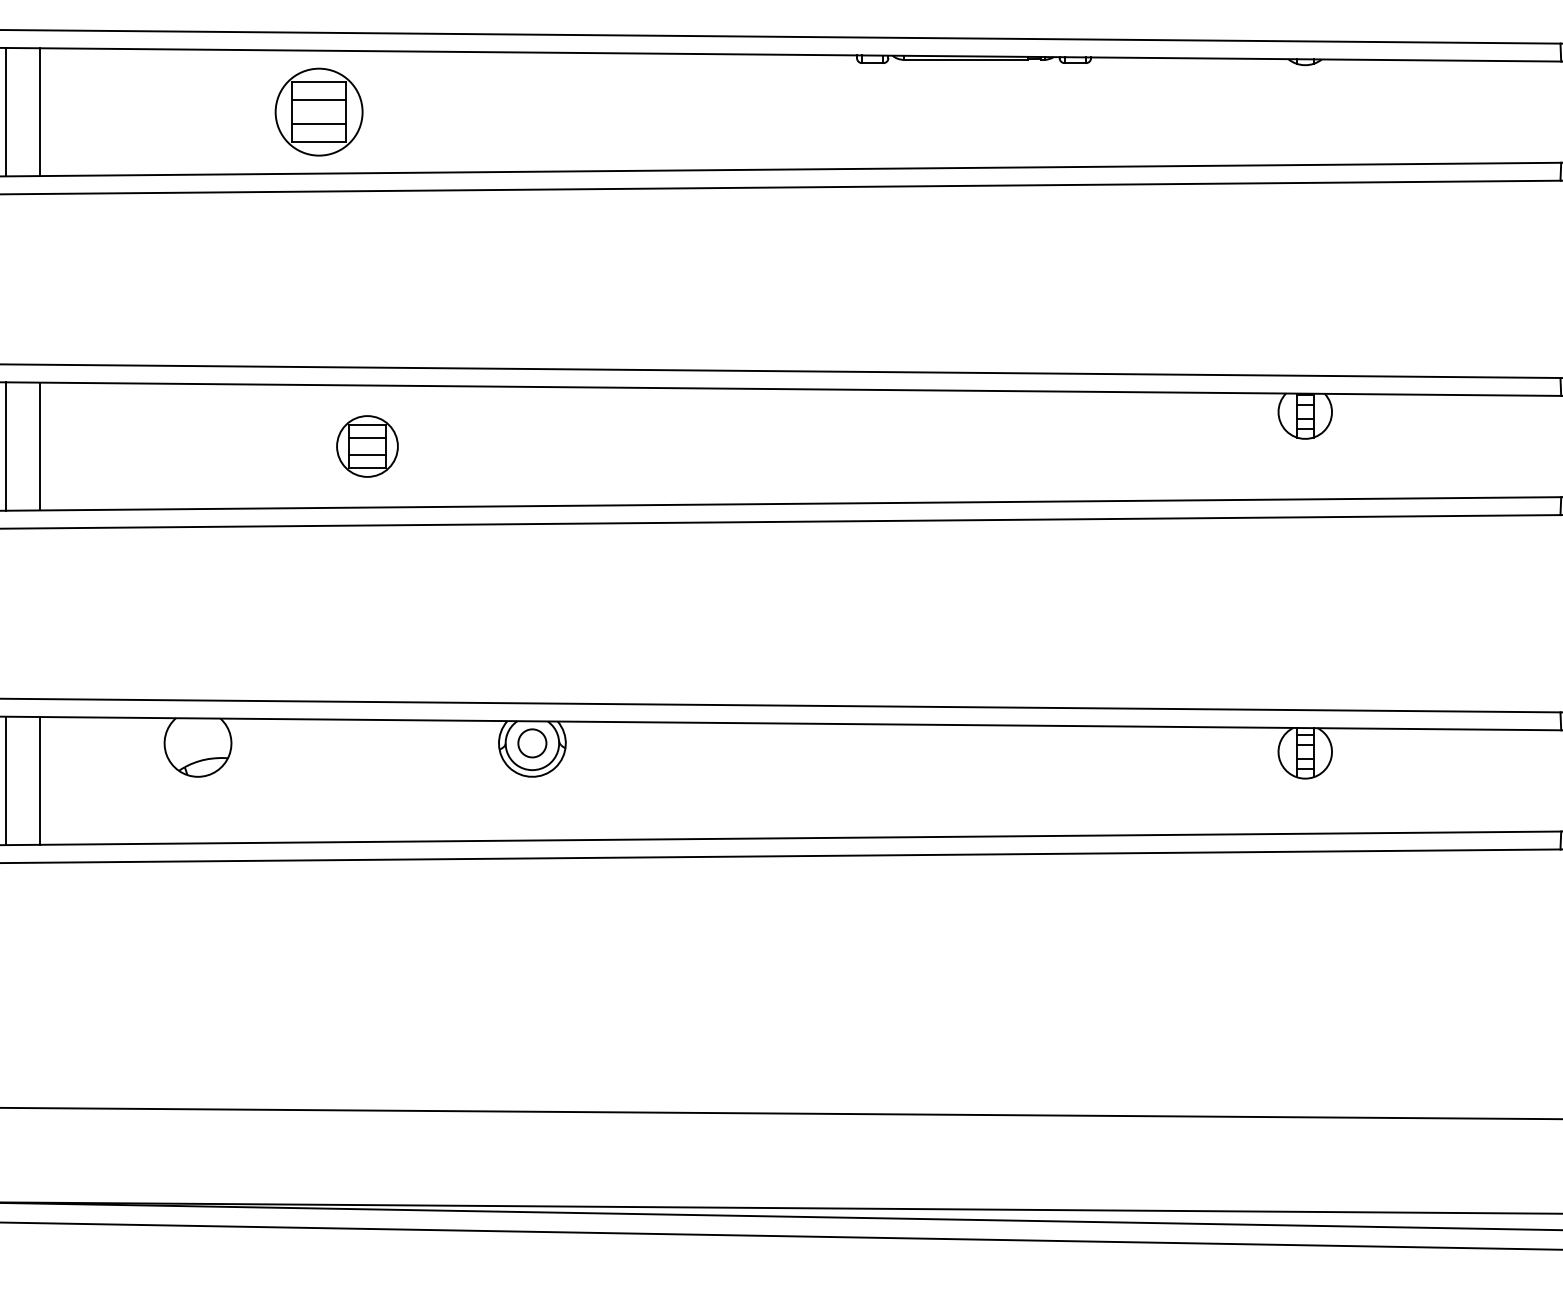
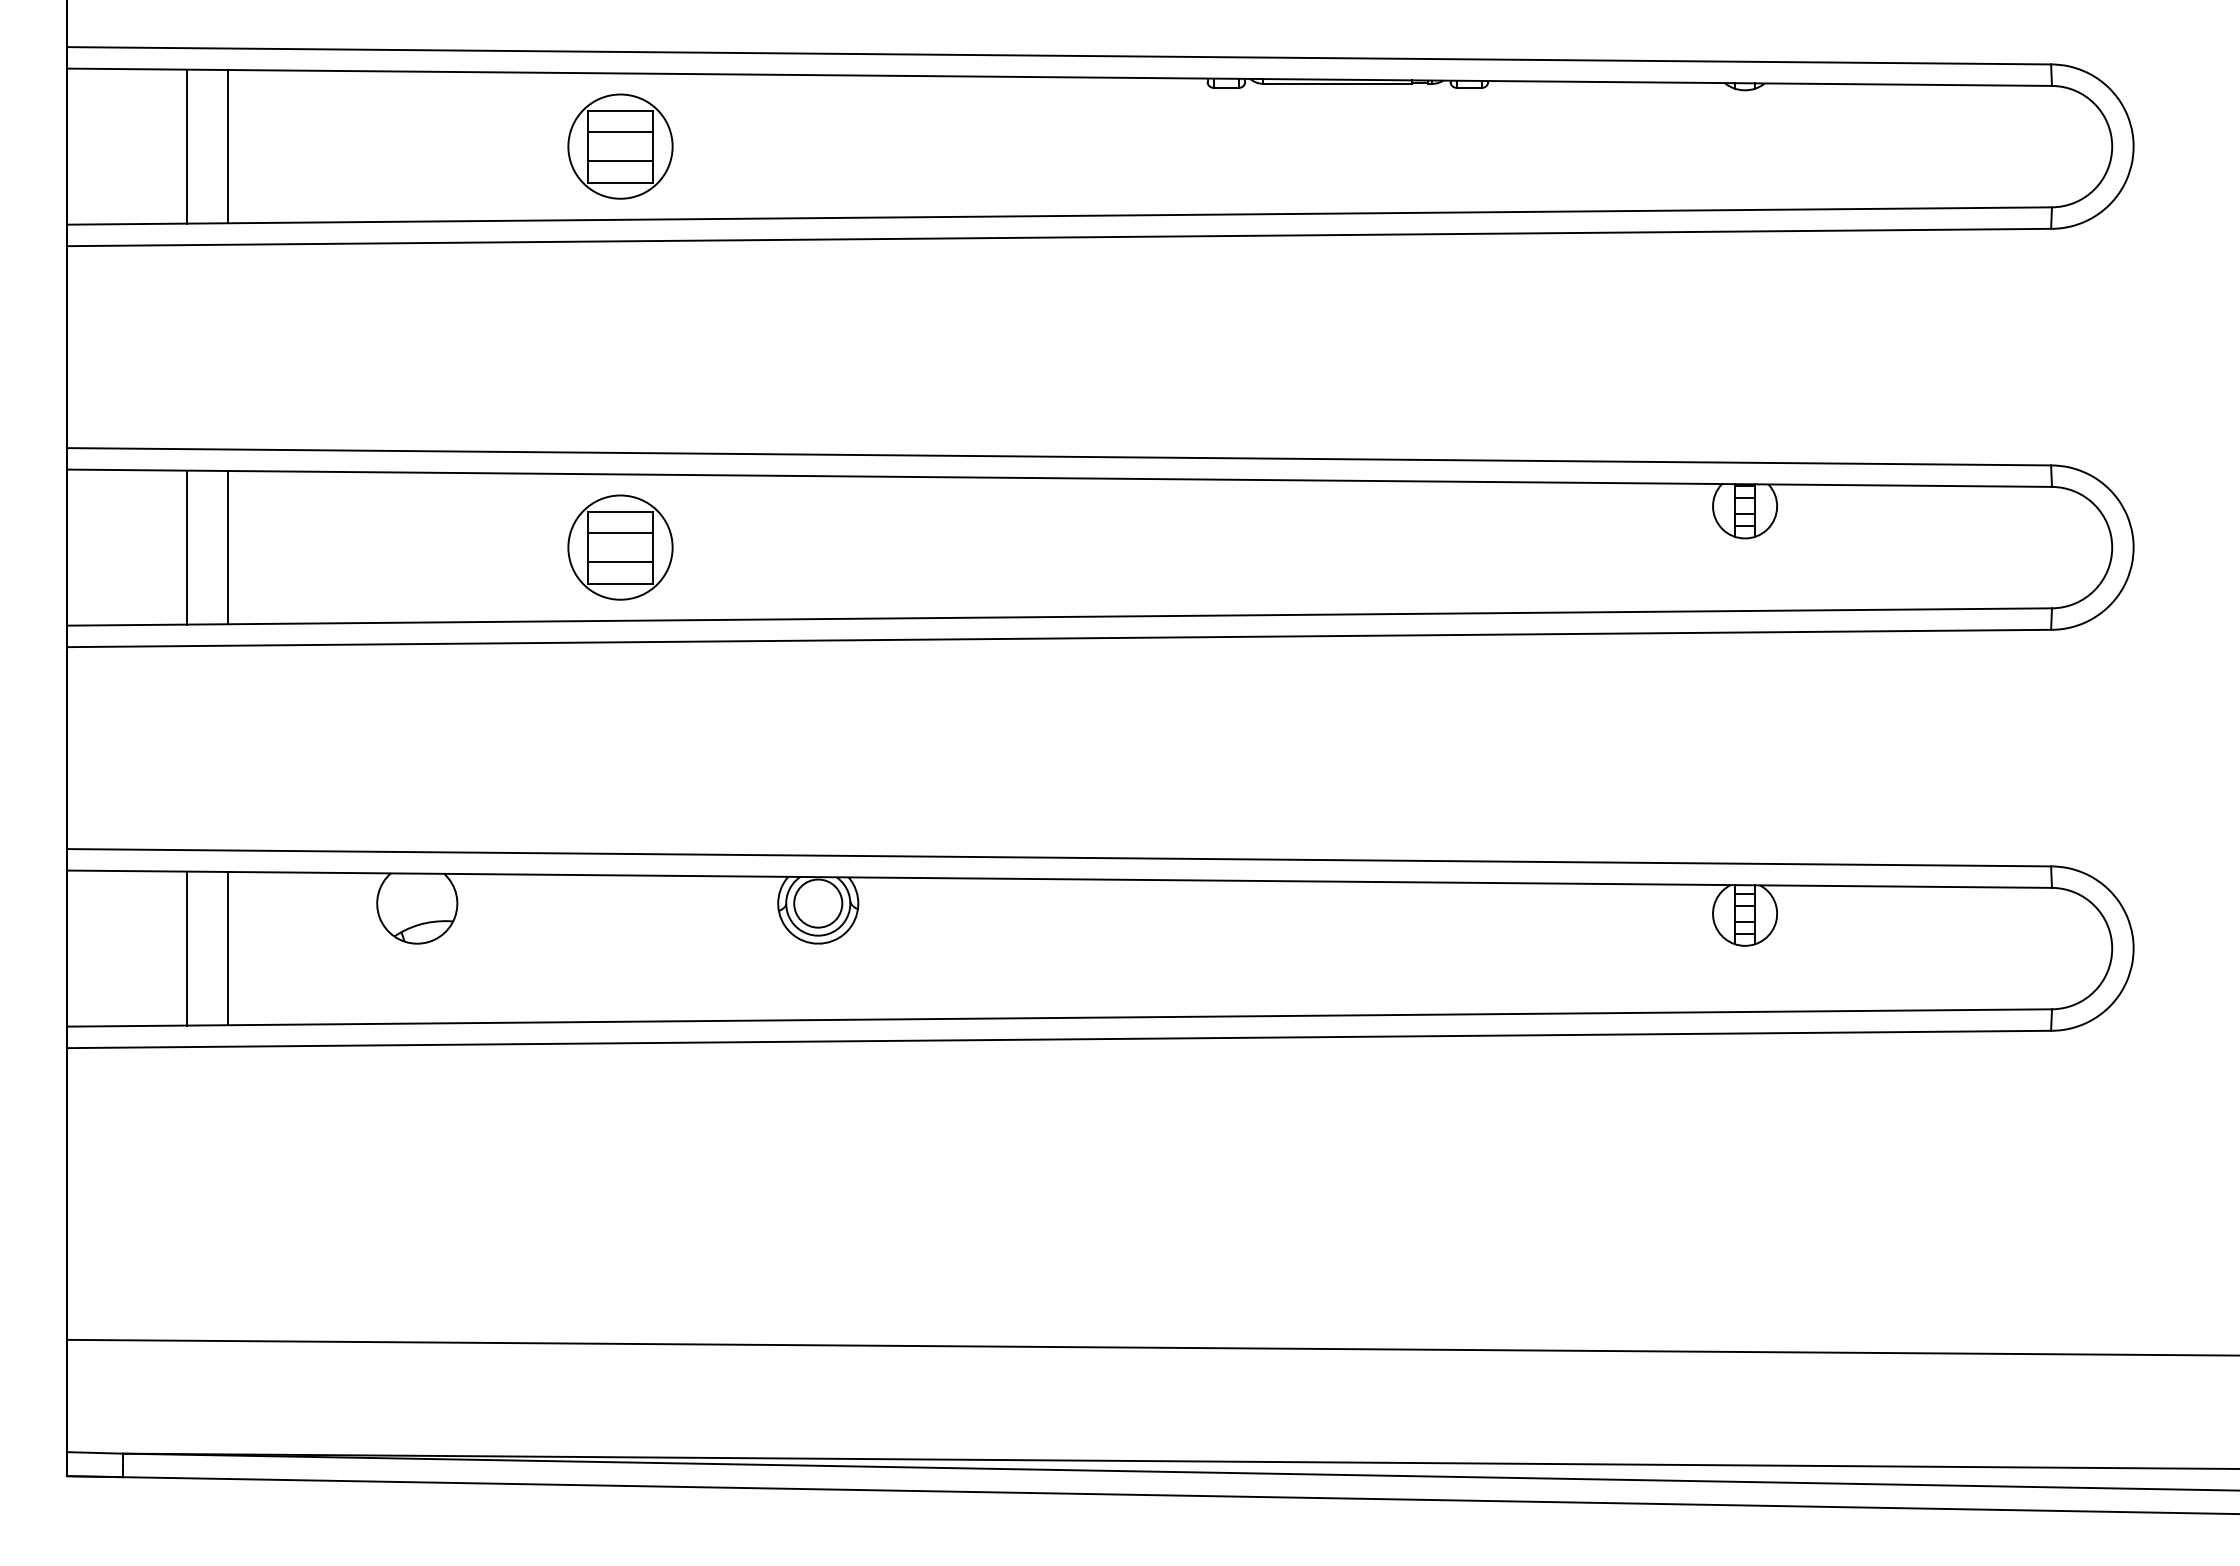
part: (319, 112) -> (620, 146), moved
part: (367, 446) -> (620, 547), size x1.43
circle: (532, 743) -> (818, 903), size x1.43

